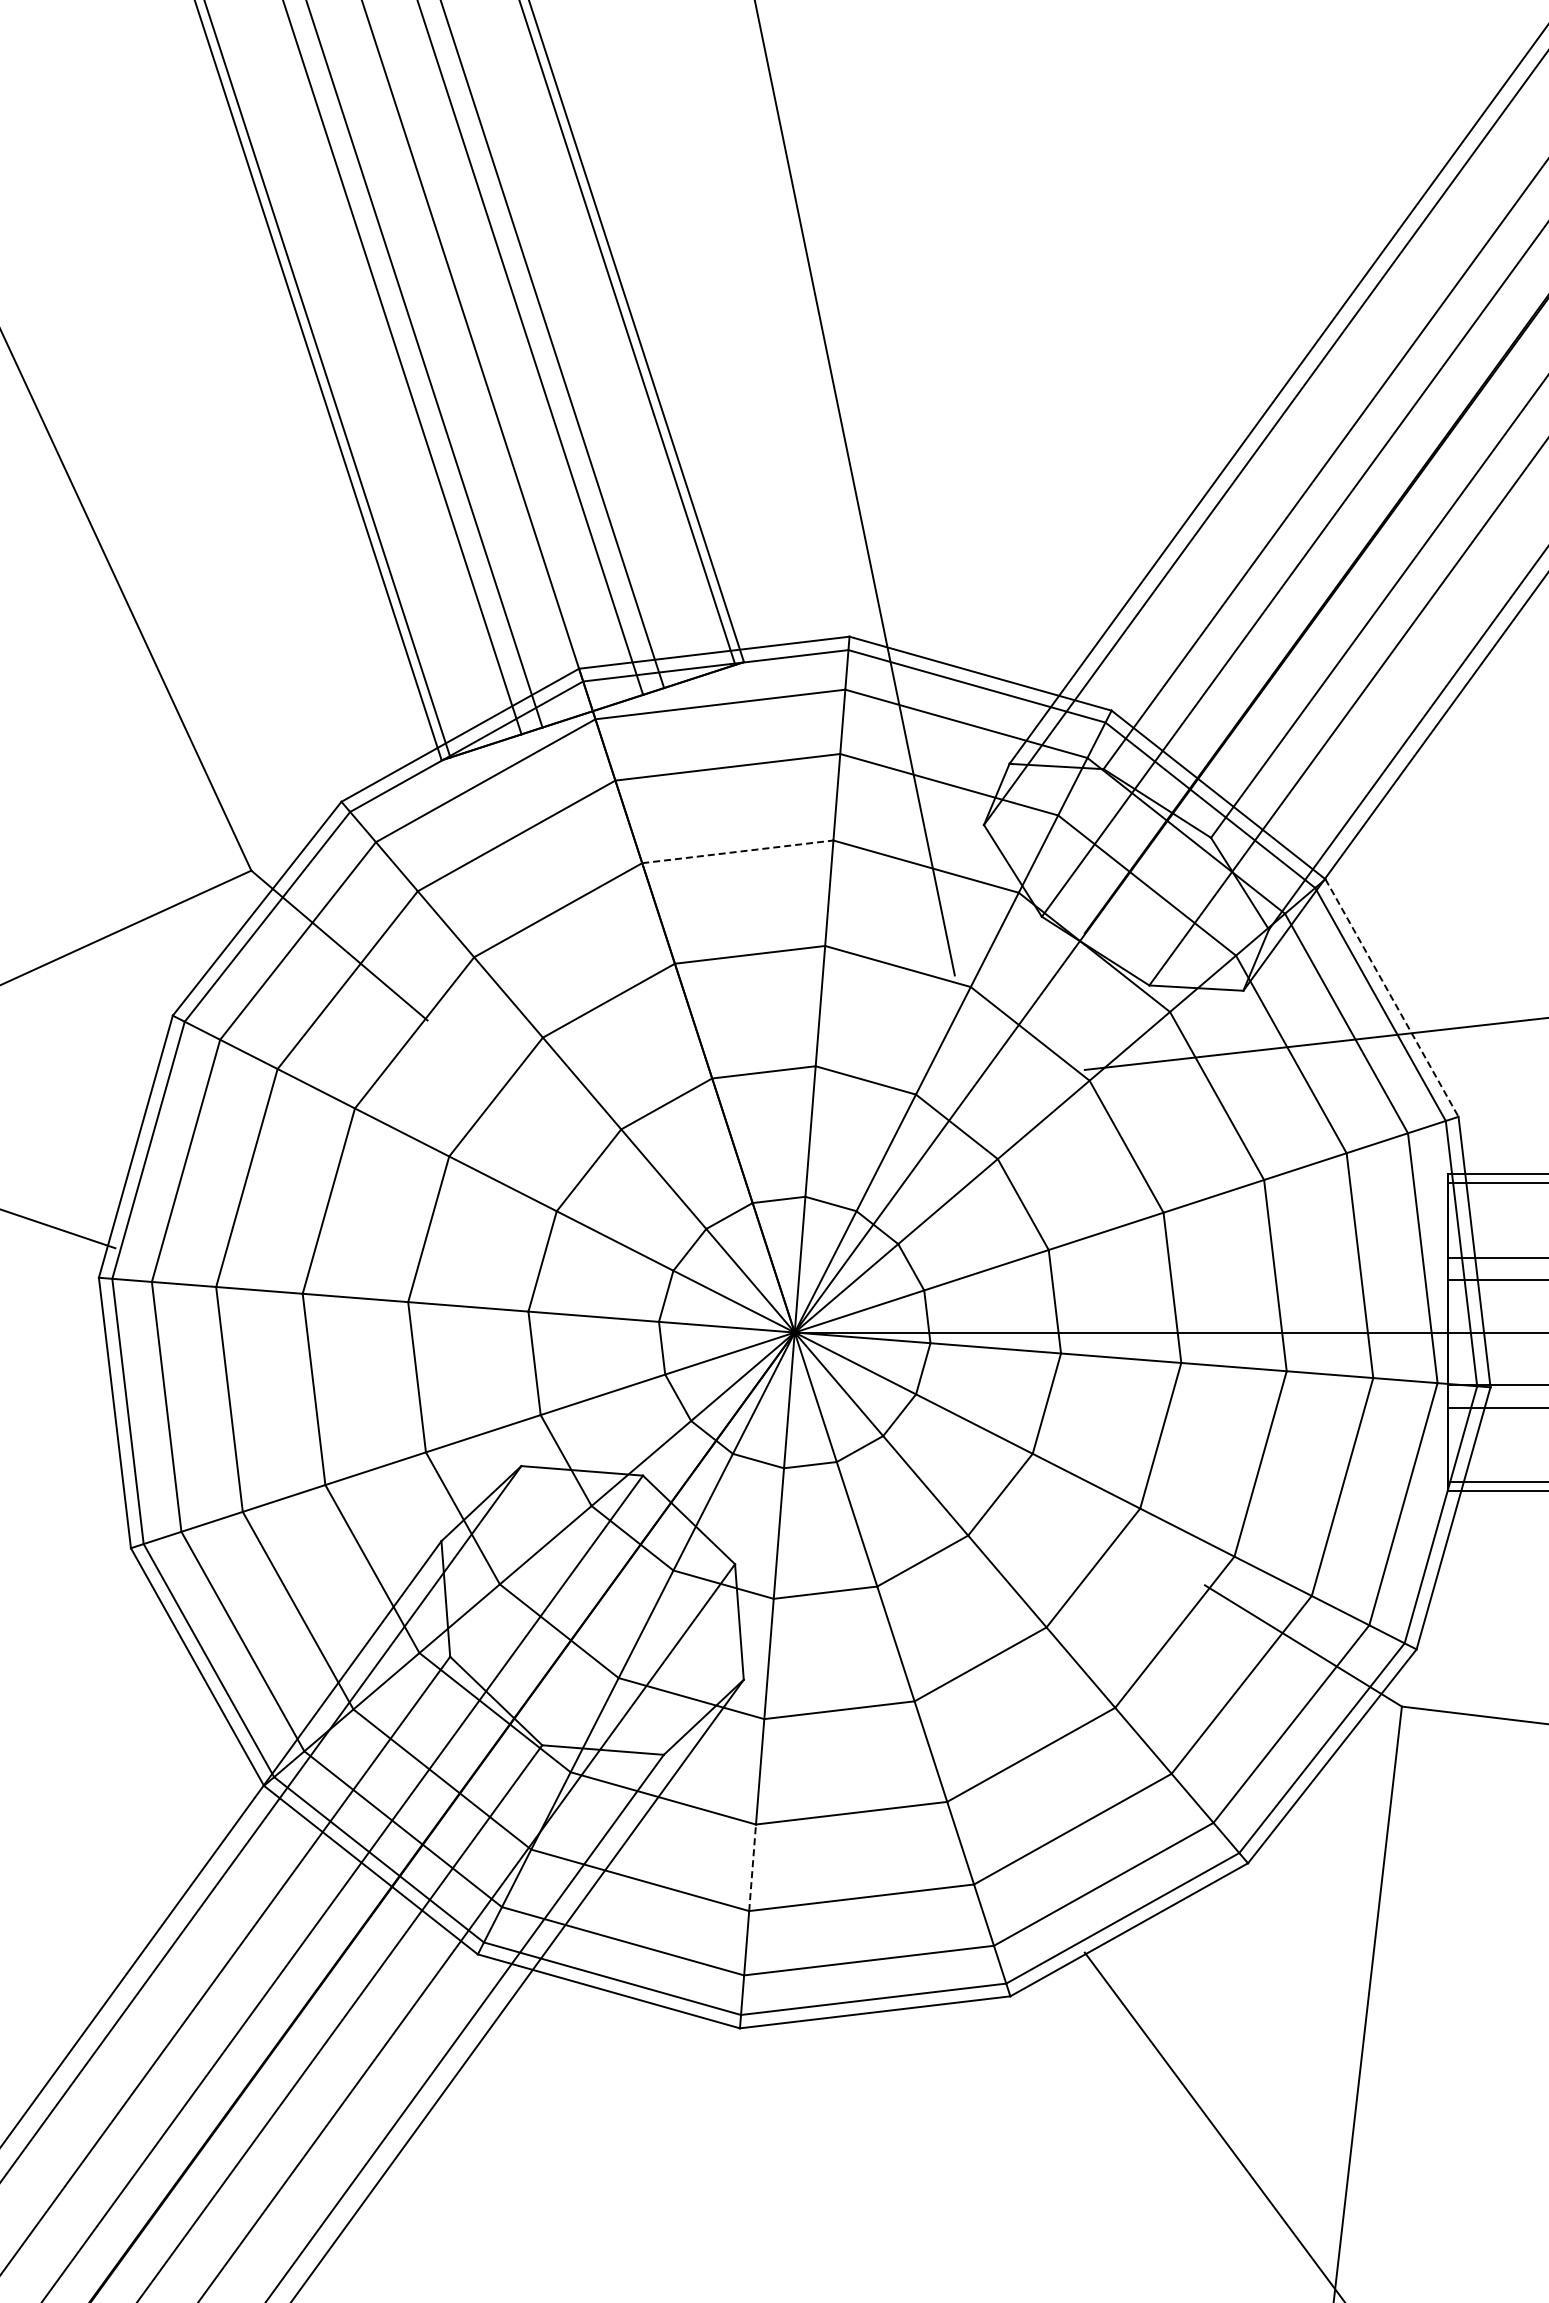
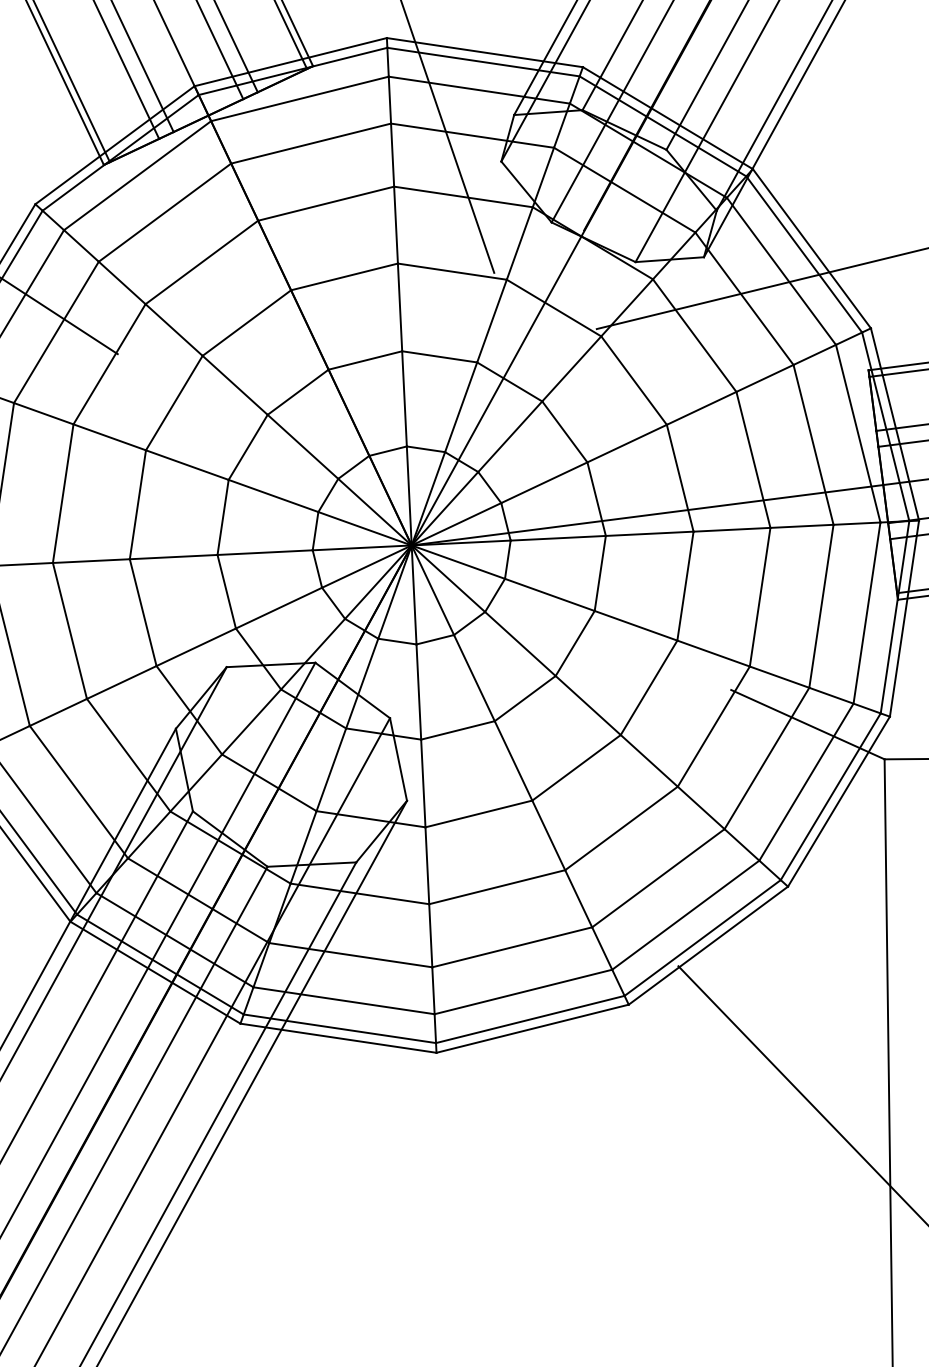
line: (738, 851) -> (326, 203), dashed -> solid
line: (1392, 998) -> (812, 249), dashed -> solid
line: (752, 1867) -> (430, 935), dashed -> solid

